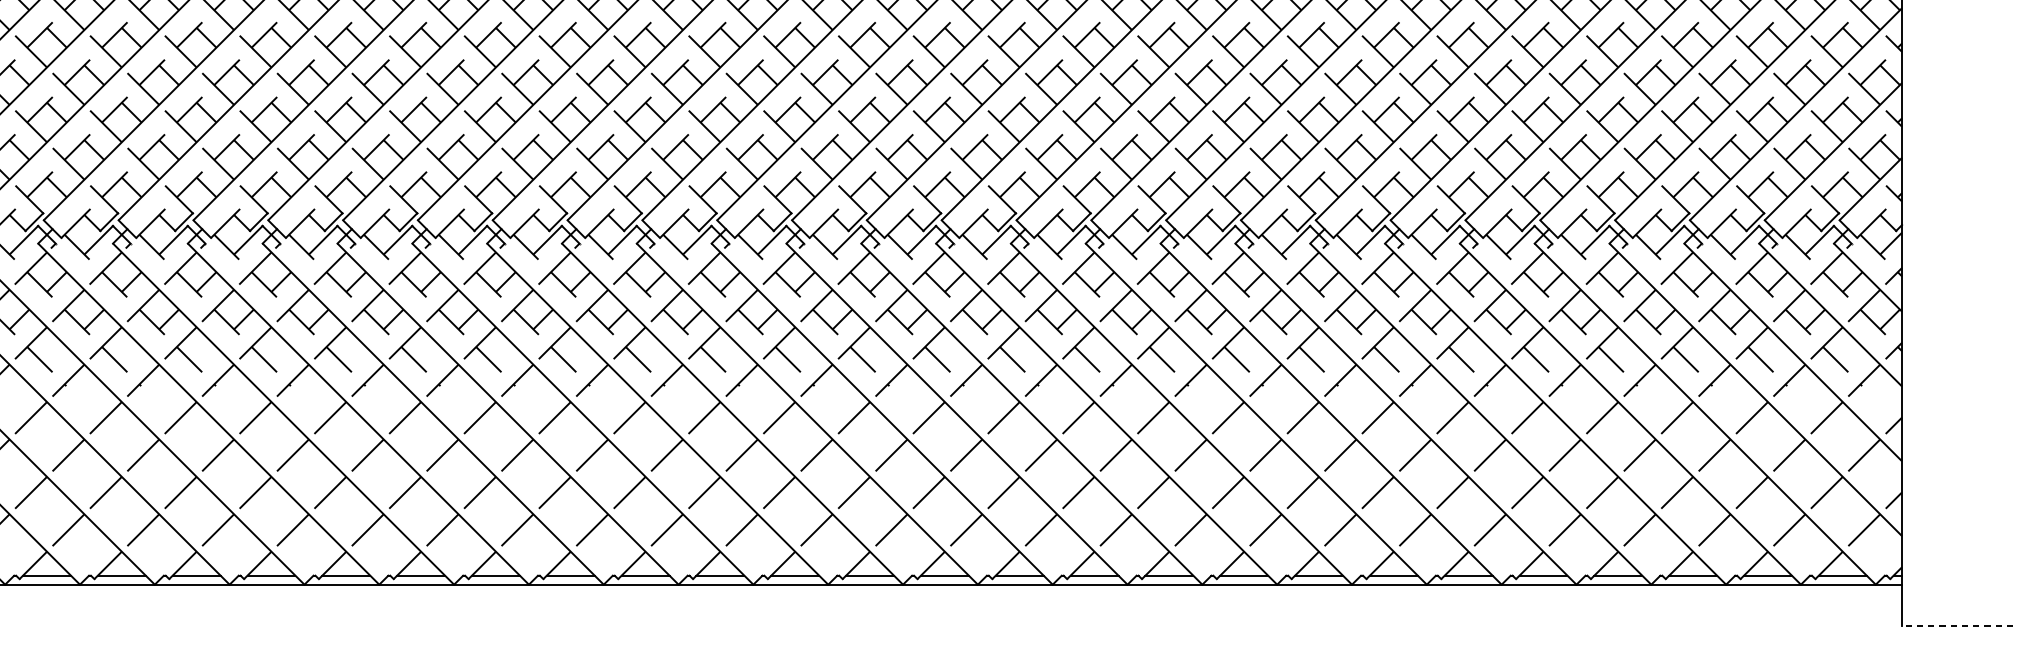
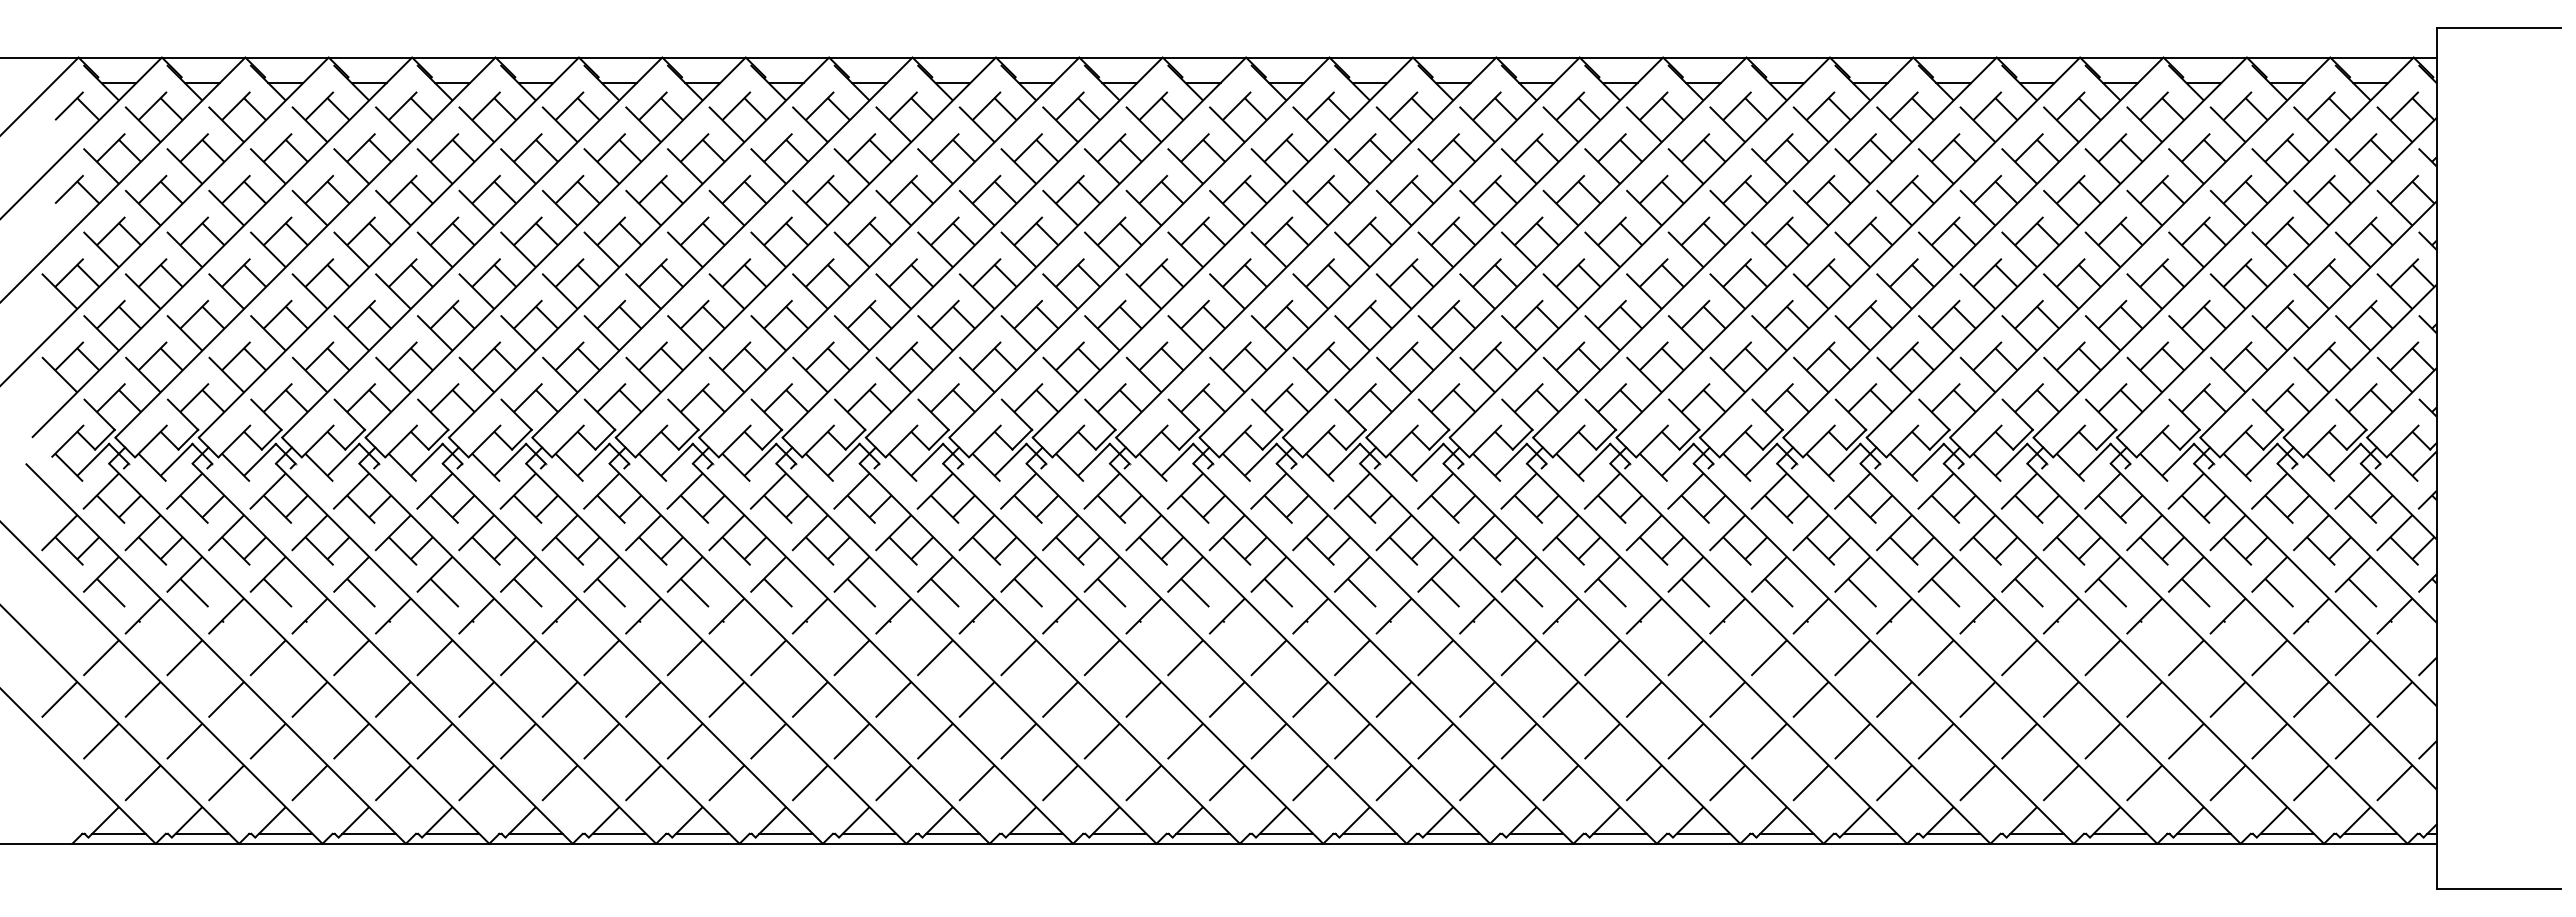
line: (1957, 625) -> (2498, 889), dashed -> solid

